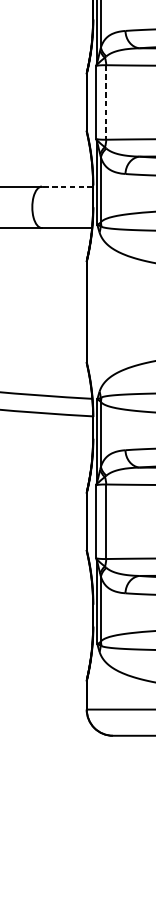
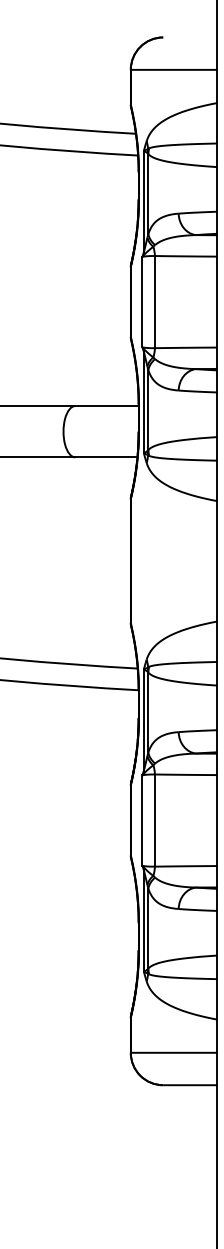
line: (105, 102) -> (154, 302), dashed -> solid
line: (67, 186) -> (107, 406), dashed -> solid

